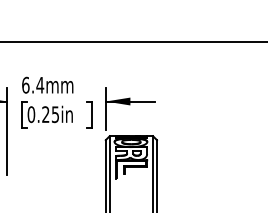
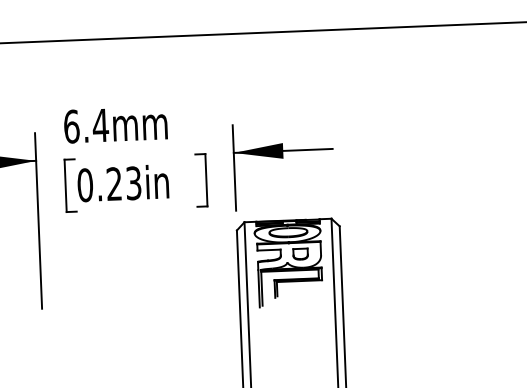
text: (55, 114) -> (133, 183), 0.25in -> 0.23in

